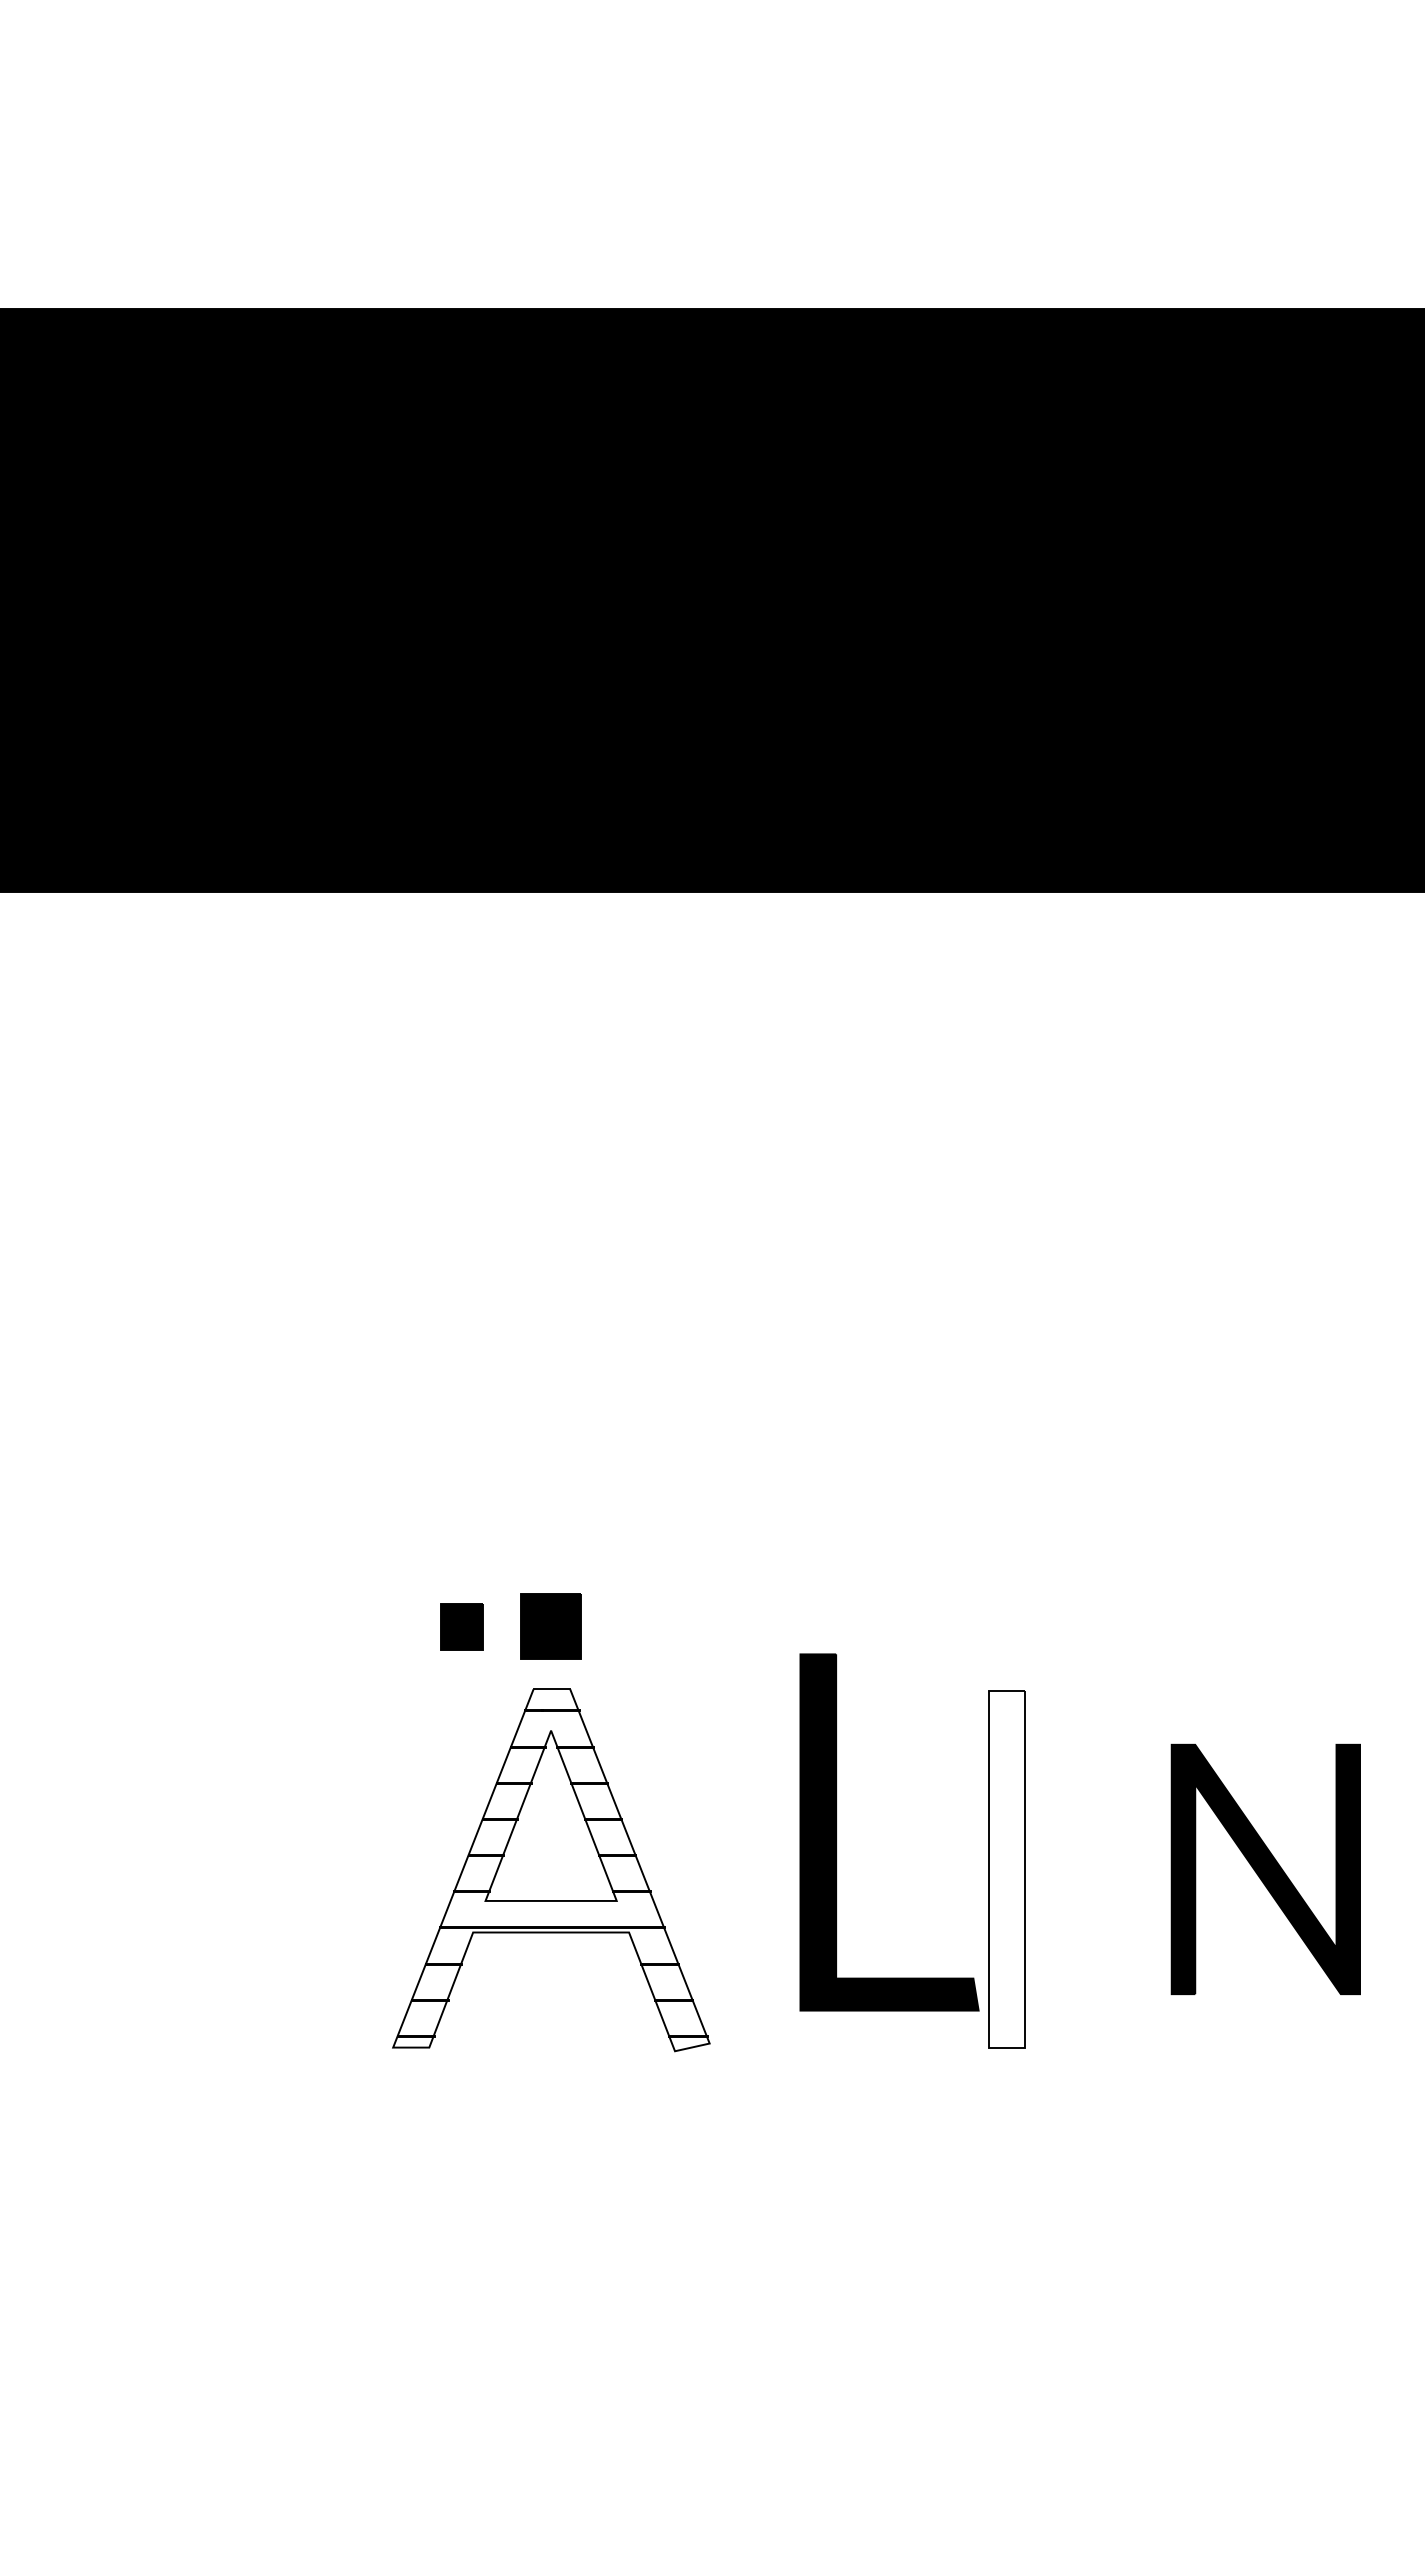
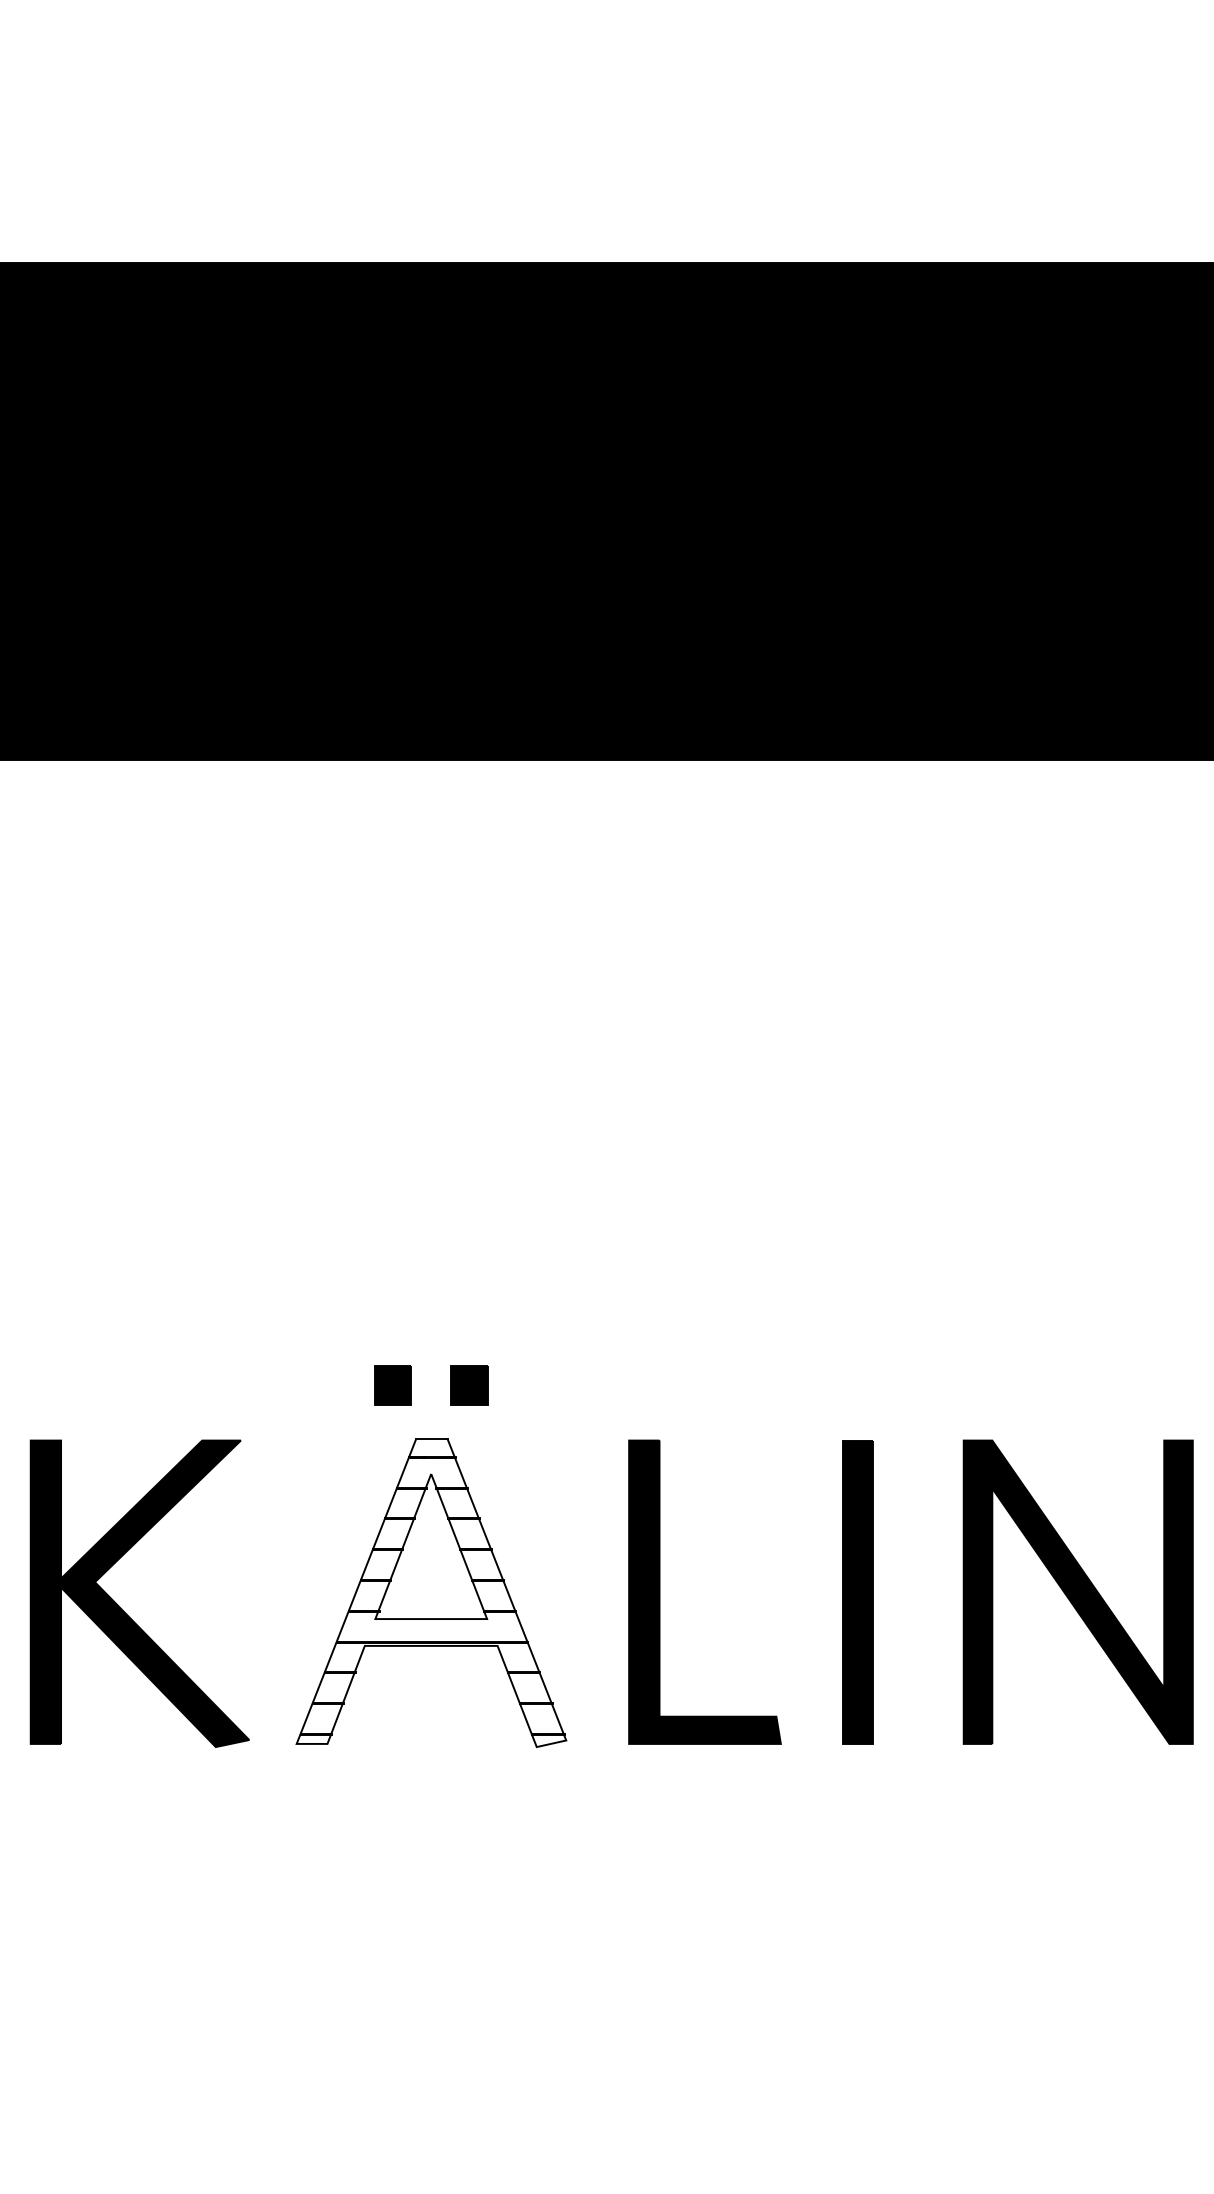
part: (550, 1626) -> (469, 1385), size x0.71
part: (836, 1832) -> (659, 1592), moved
fill: (1007, 1869) -> (858, 1592), added
part: (1265, 1869) -> (1077, 1592), size x1.43
part: (551, 1870) -> (431, 1593), moved
part: (144, 1890) -> (123, 1610), added

